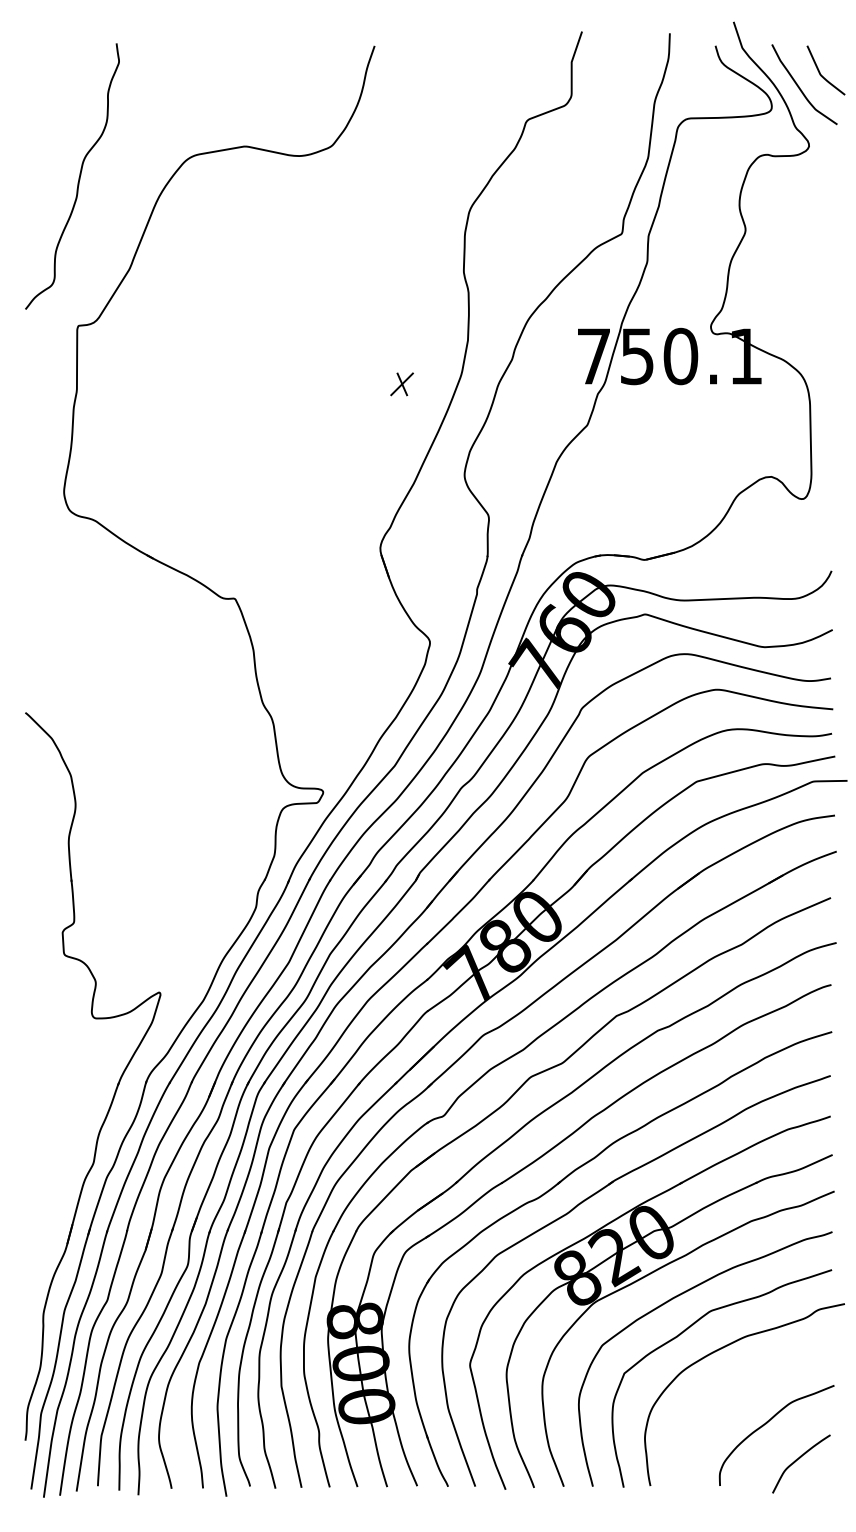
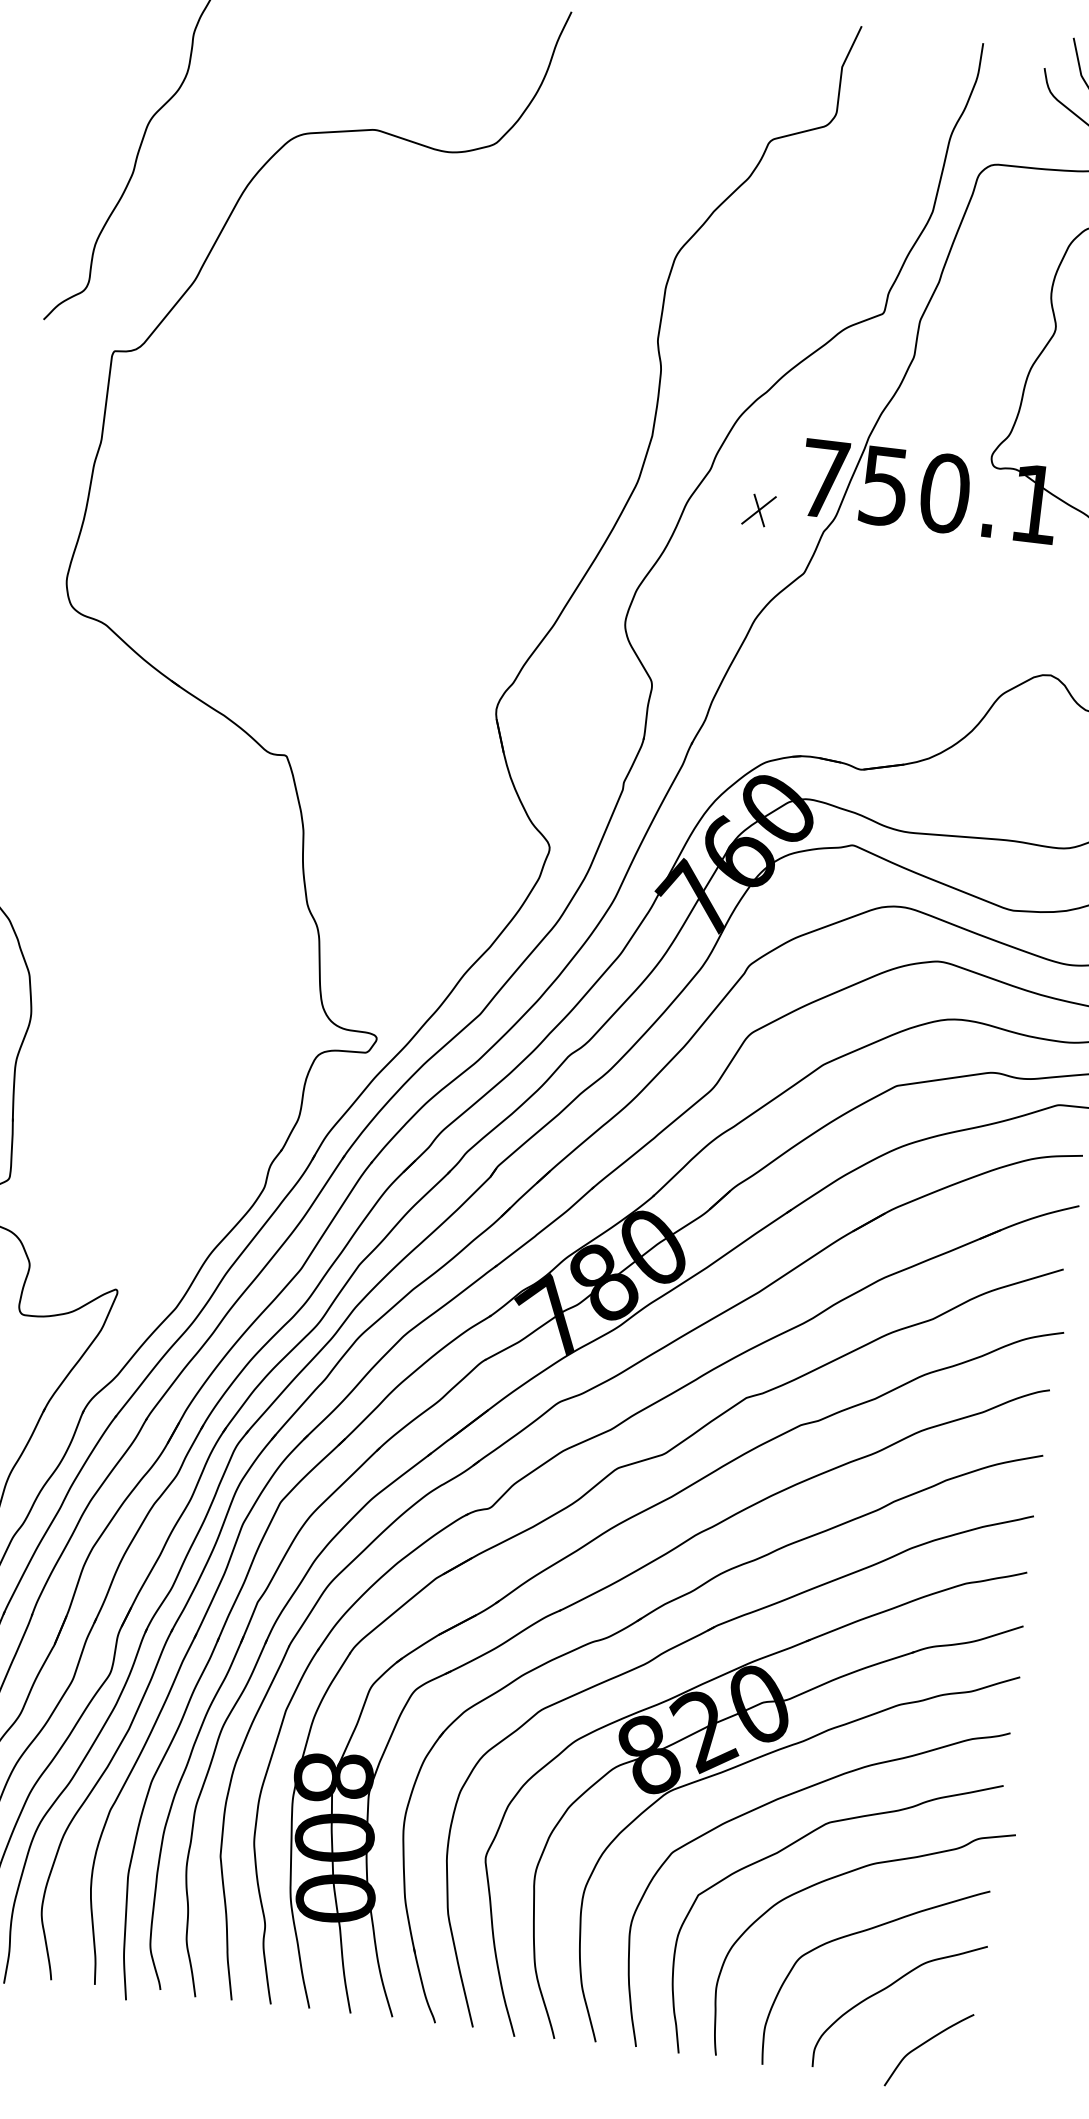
part: (401, 384) -> (758, 510), moved
curve: (744, 1386) -> (862, 1933), added

